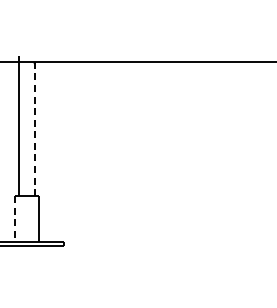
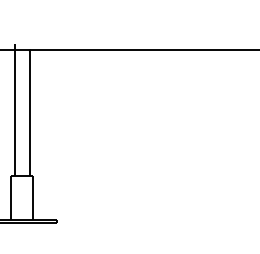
line: (34, 129) -> (29, 113), dashed -> solid
line: (15, 219) -> (11, 198), dashed -> solid

